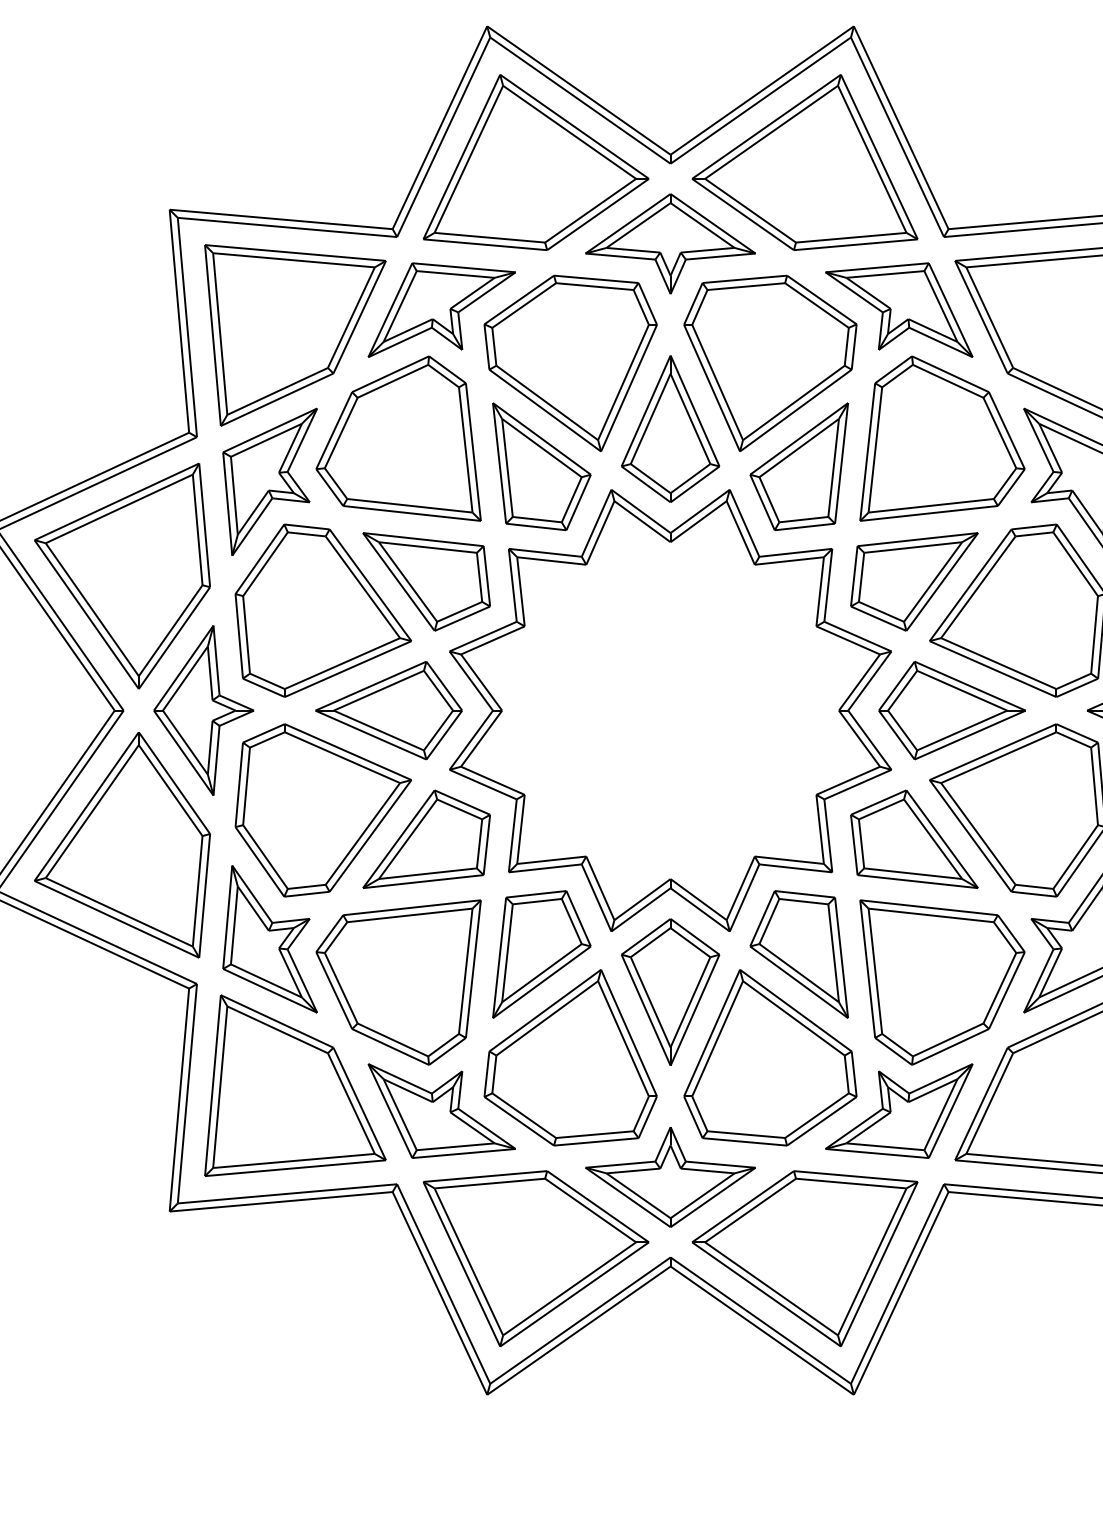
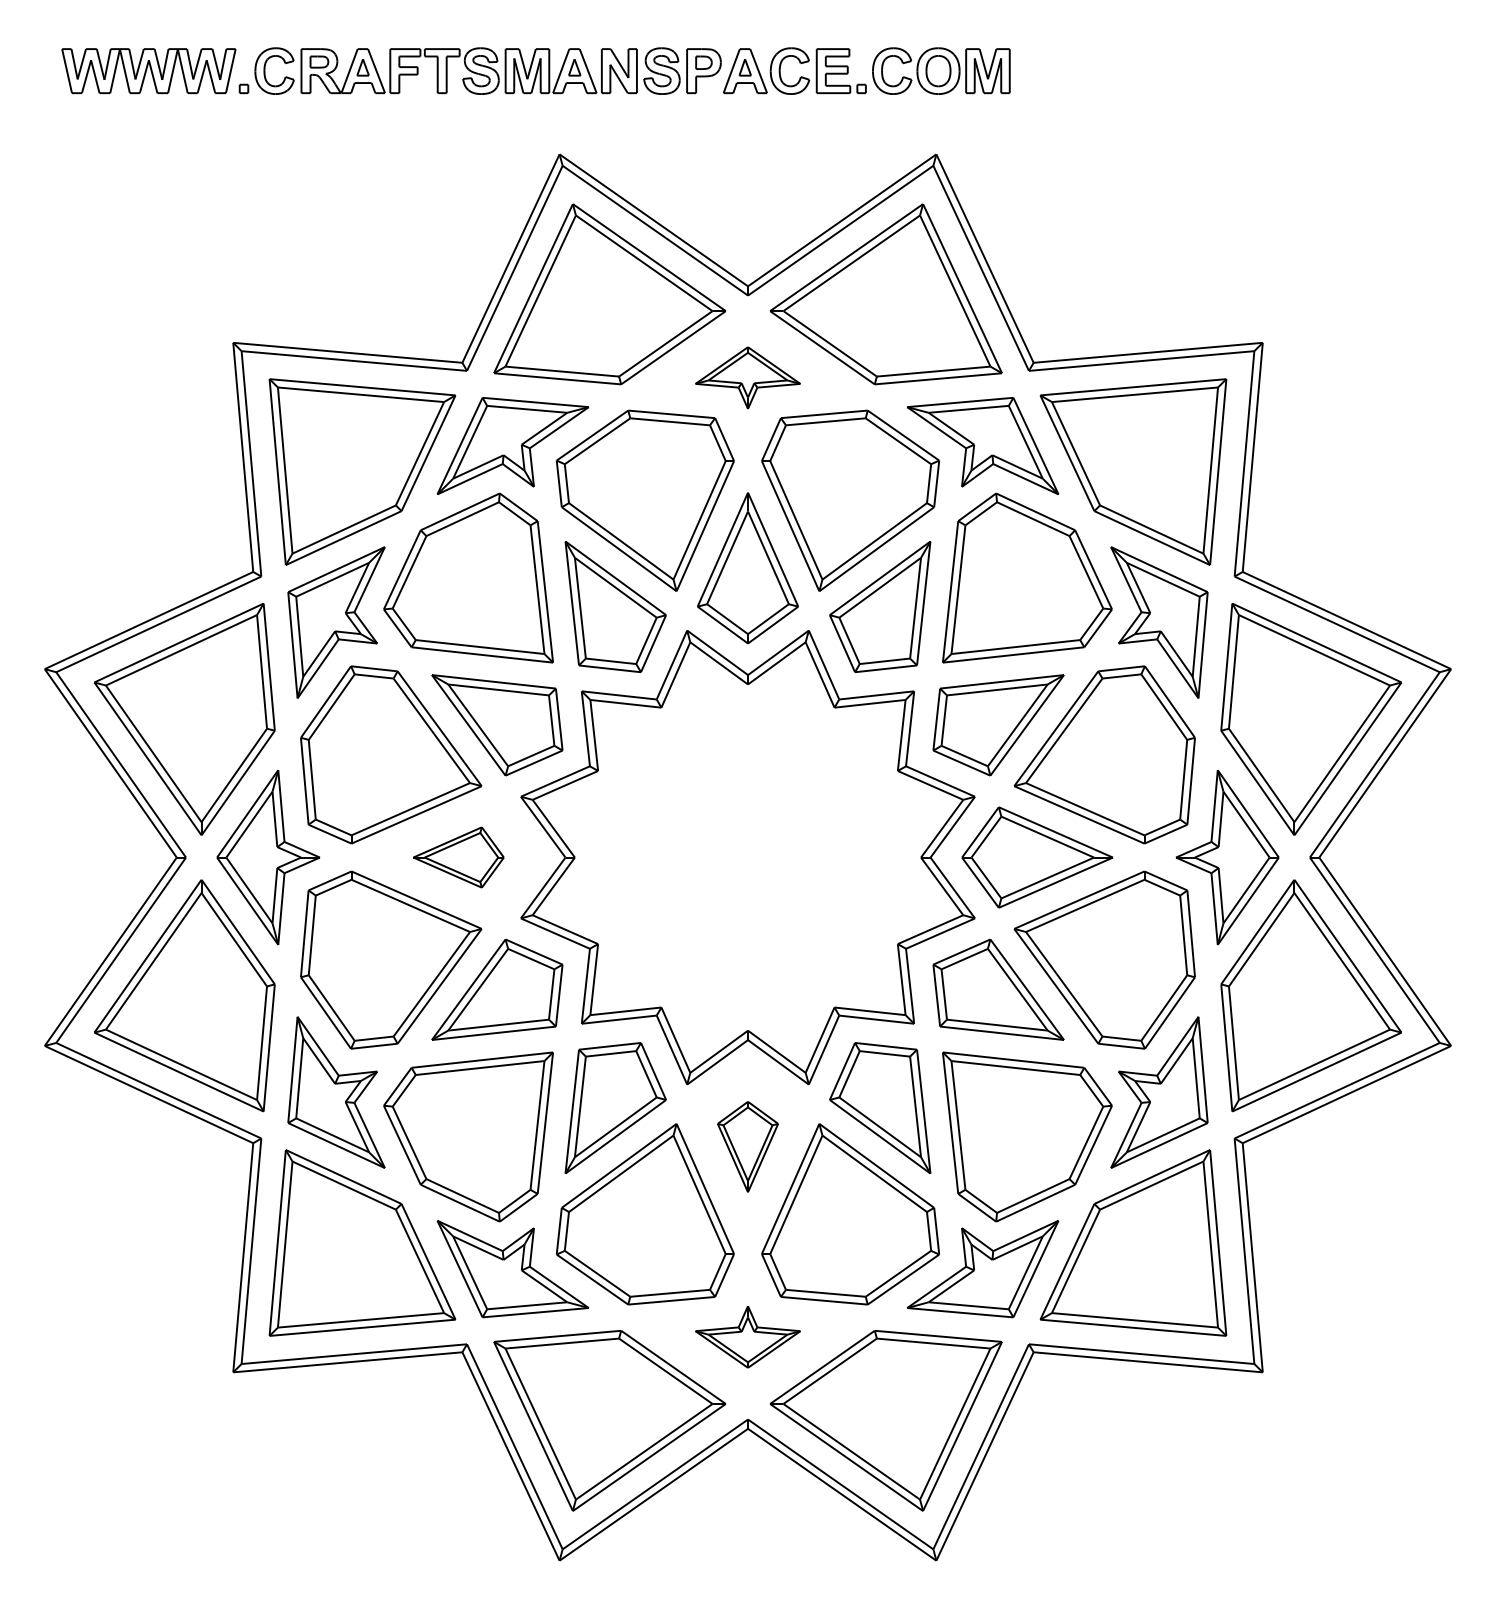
part: (670, 243) -> (747, 377), size x0.6
part: (388, 710) -> (458, 857), size x0.6
part: (670, 991) -> (747, 1146), size x0.6
part: (670, 1176) -> (747, 1336), size x0.6

